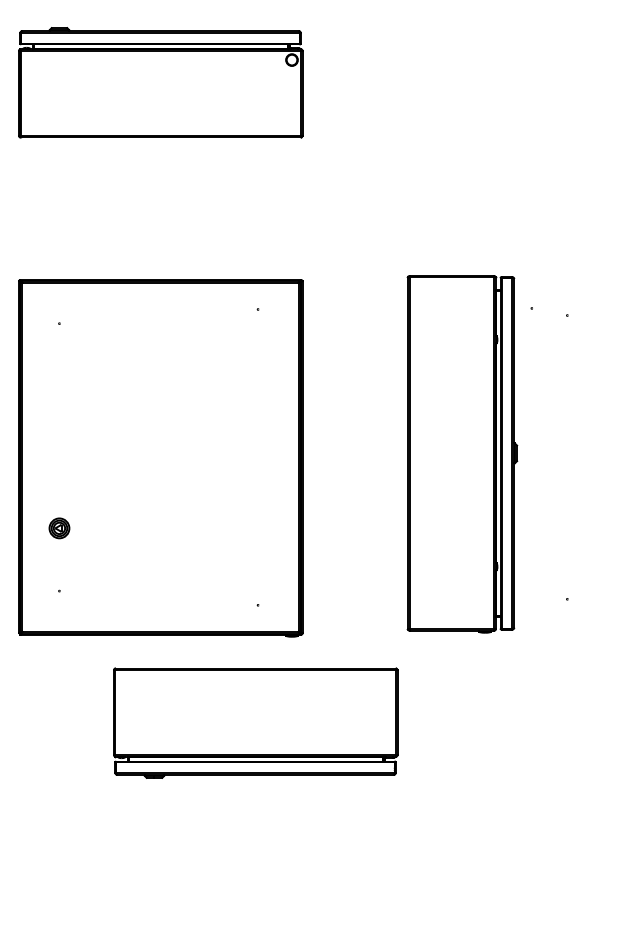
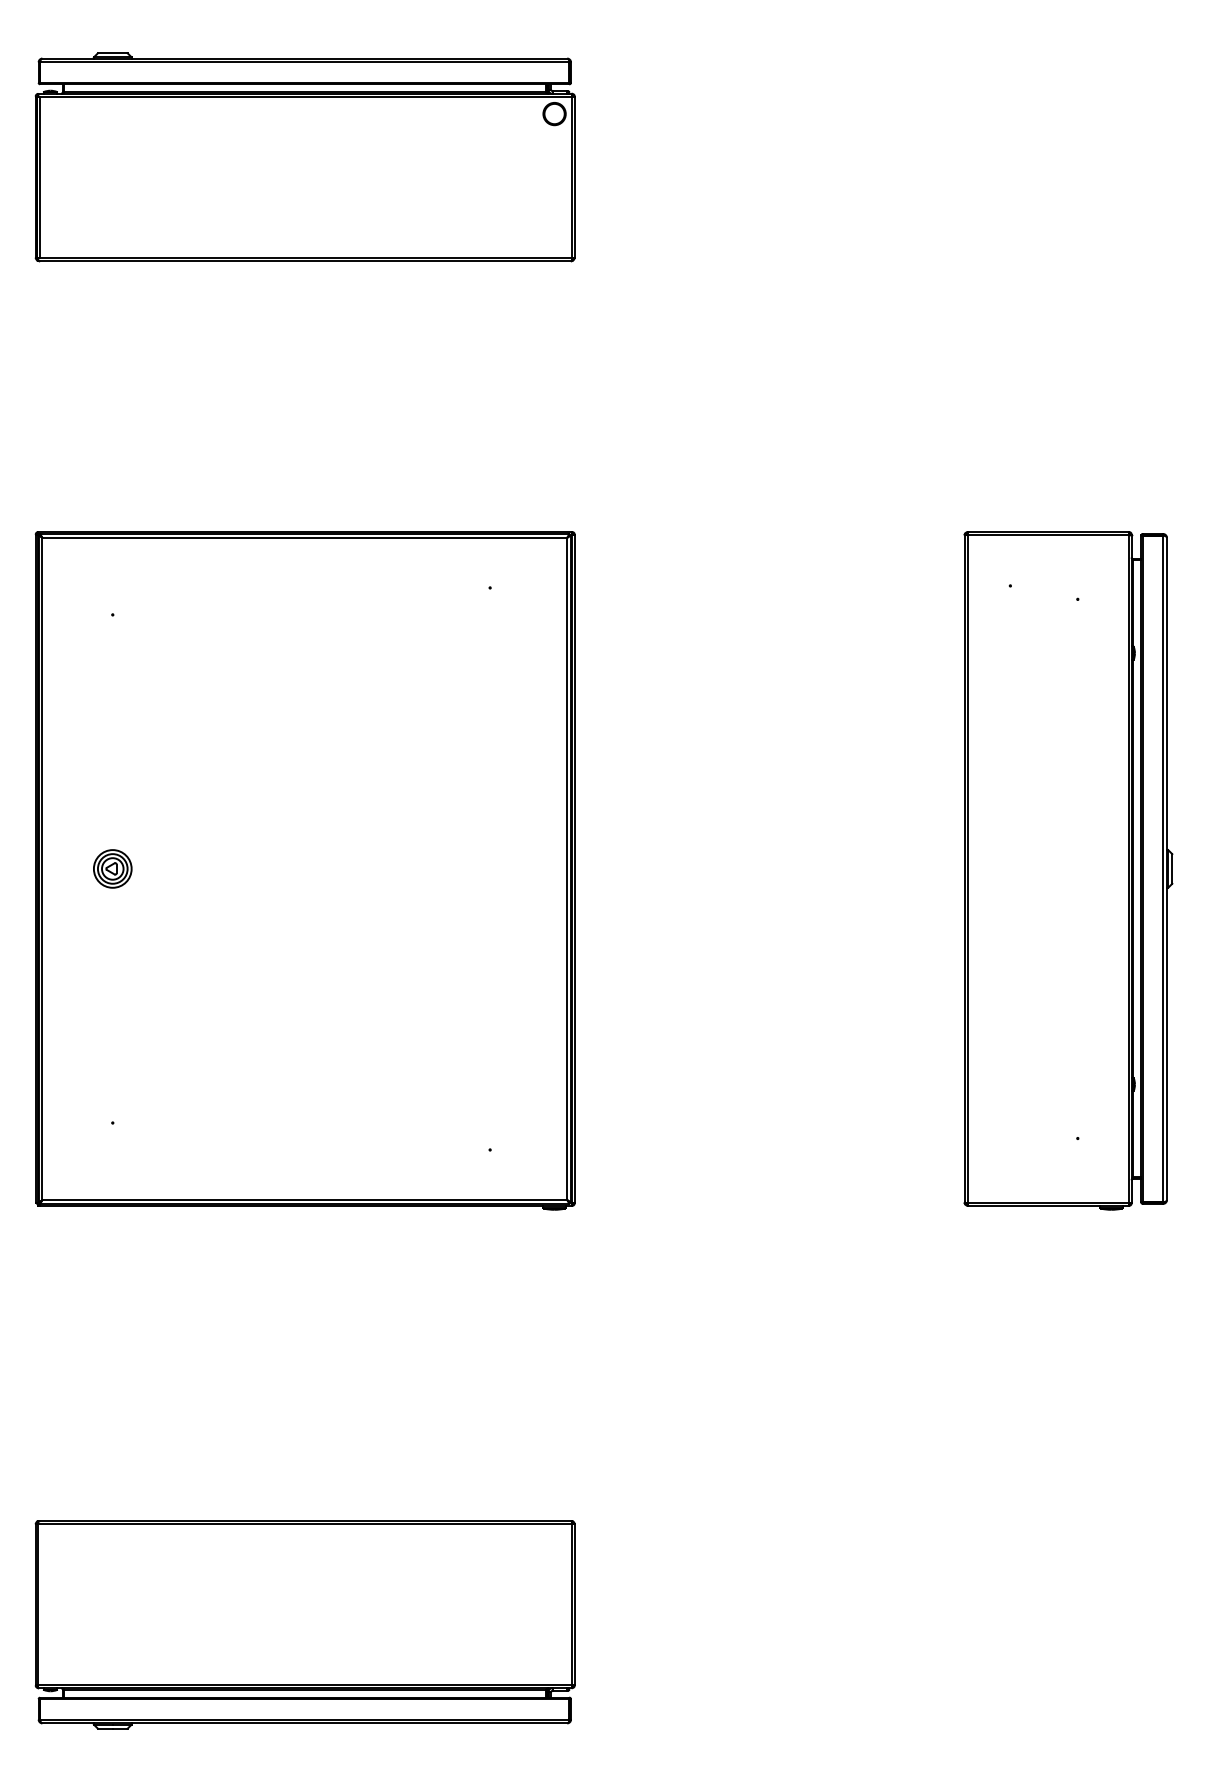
part: (462, 454) -> (1068, 871), moved
part: (59, 528) -> (112, 869), moved
part: (255, 722) -> (304, 1623), moved

